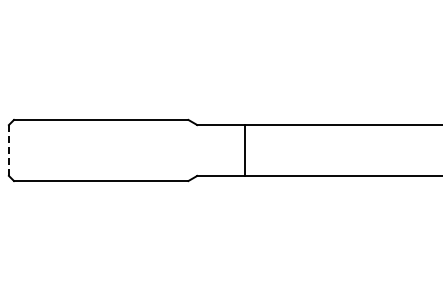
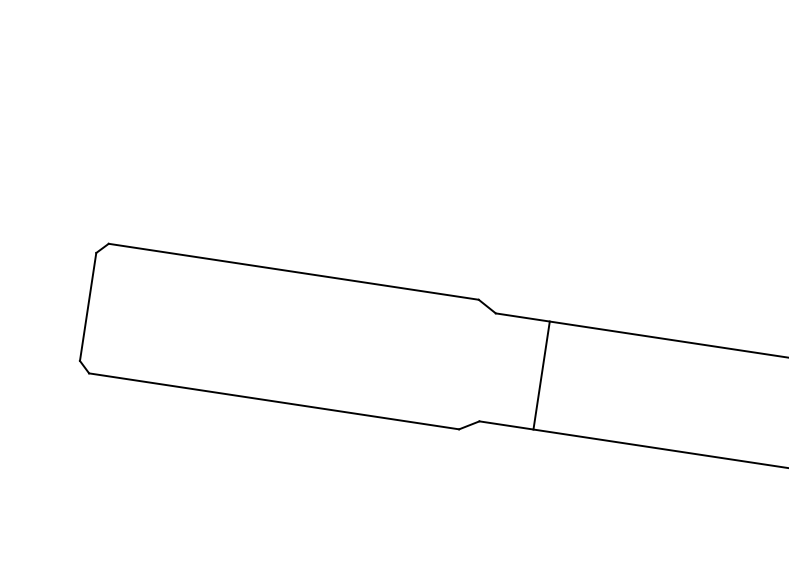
line: (8, 150) -> (87, 306), dashed -> solid
line: (244, 150) -> (541, 375), moved

